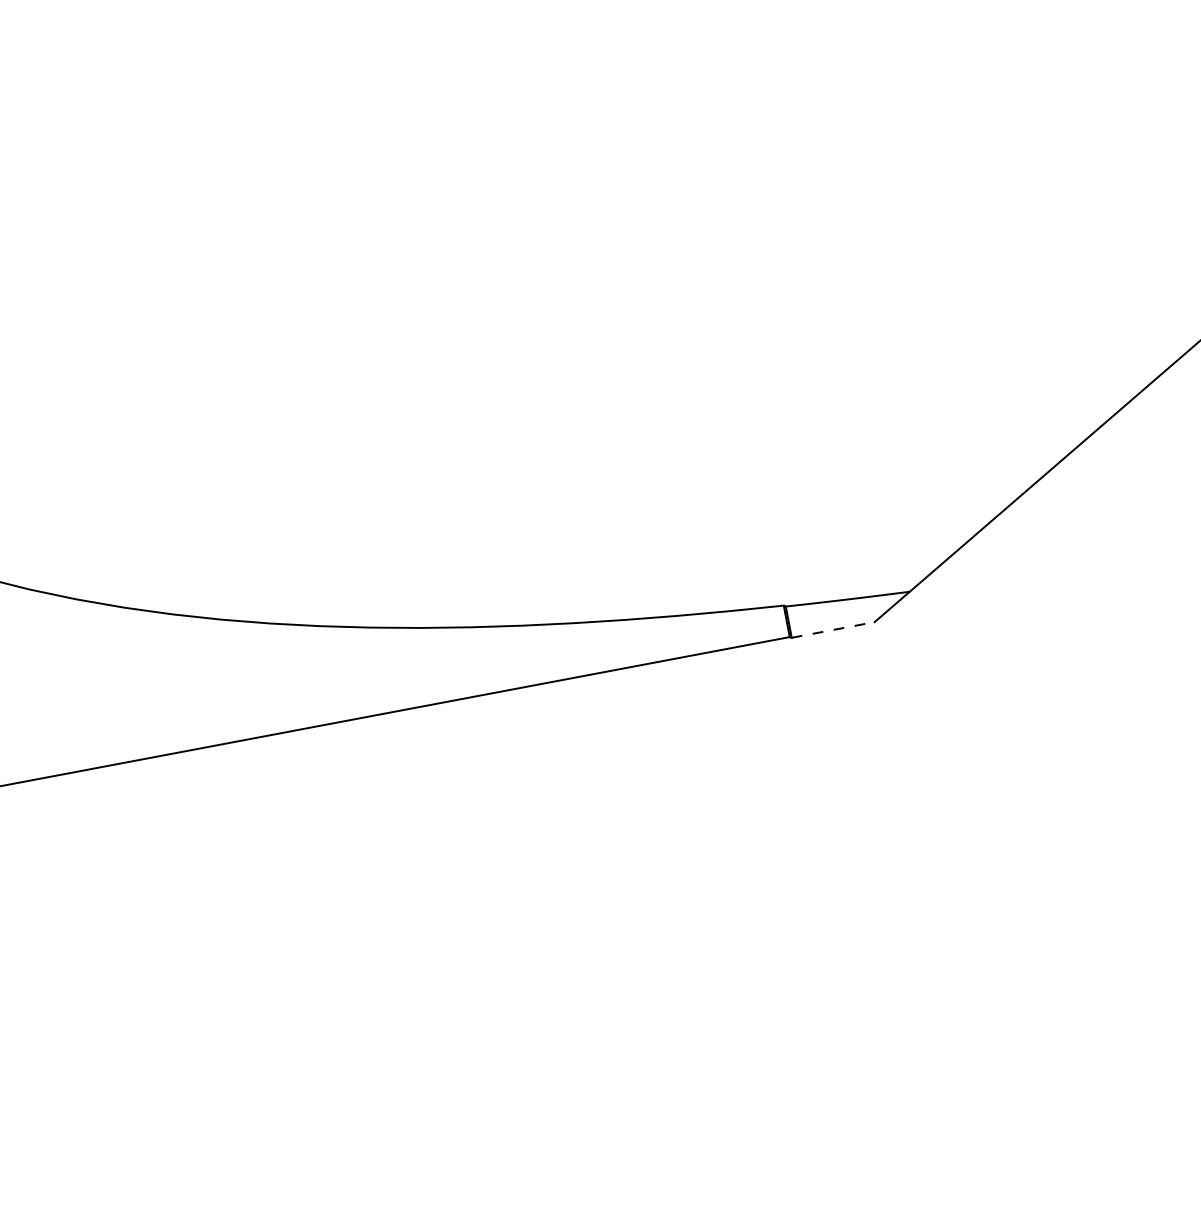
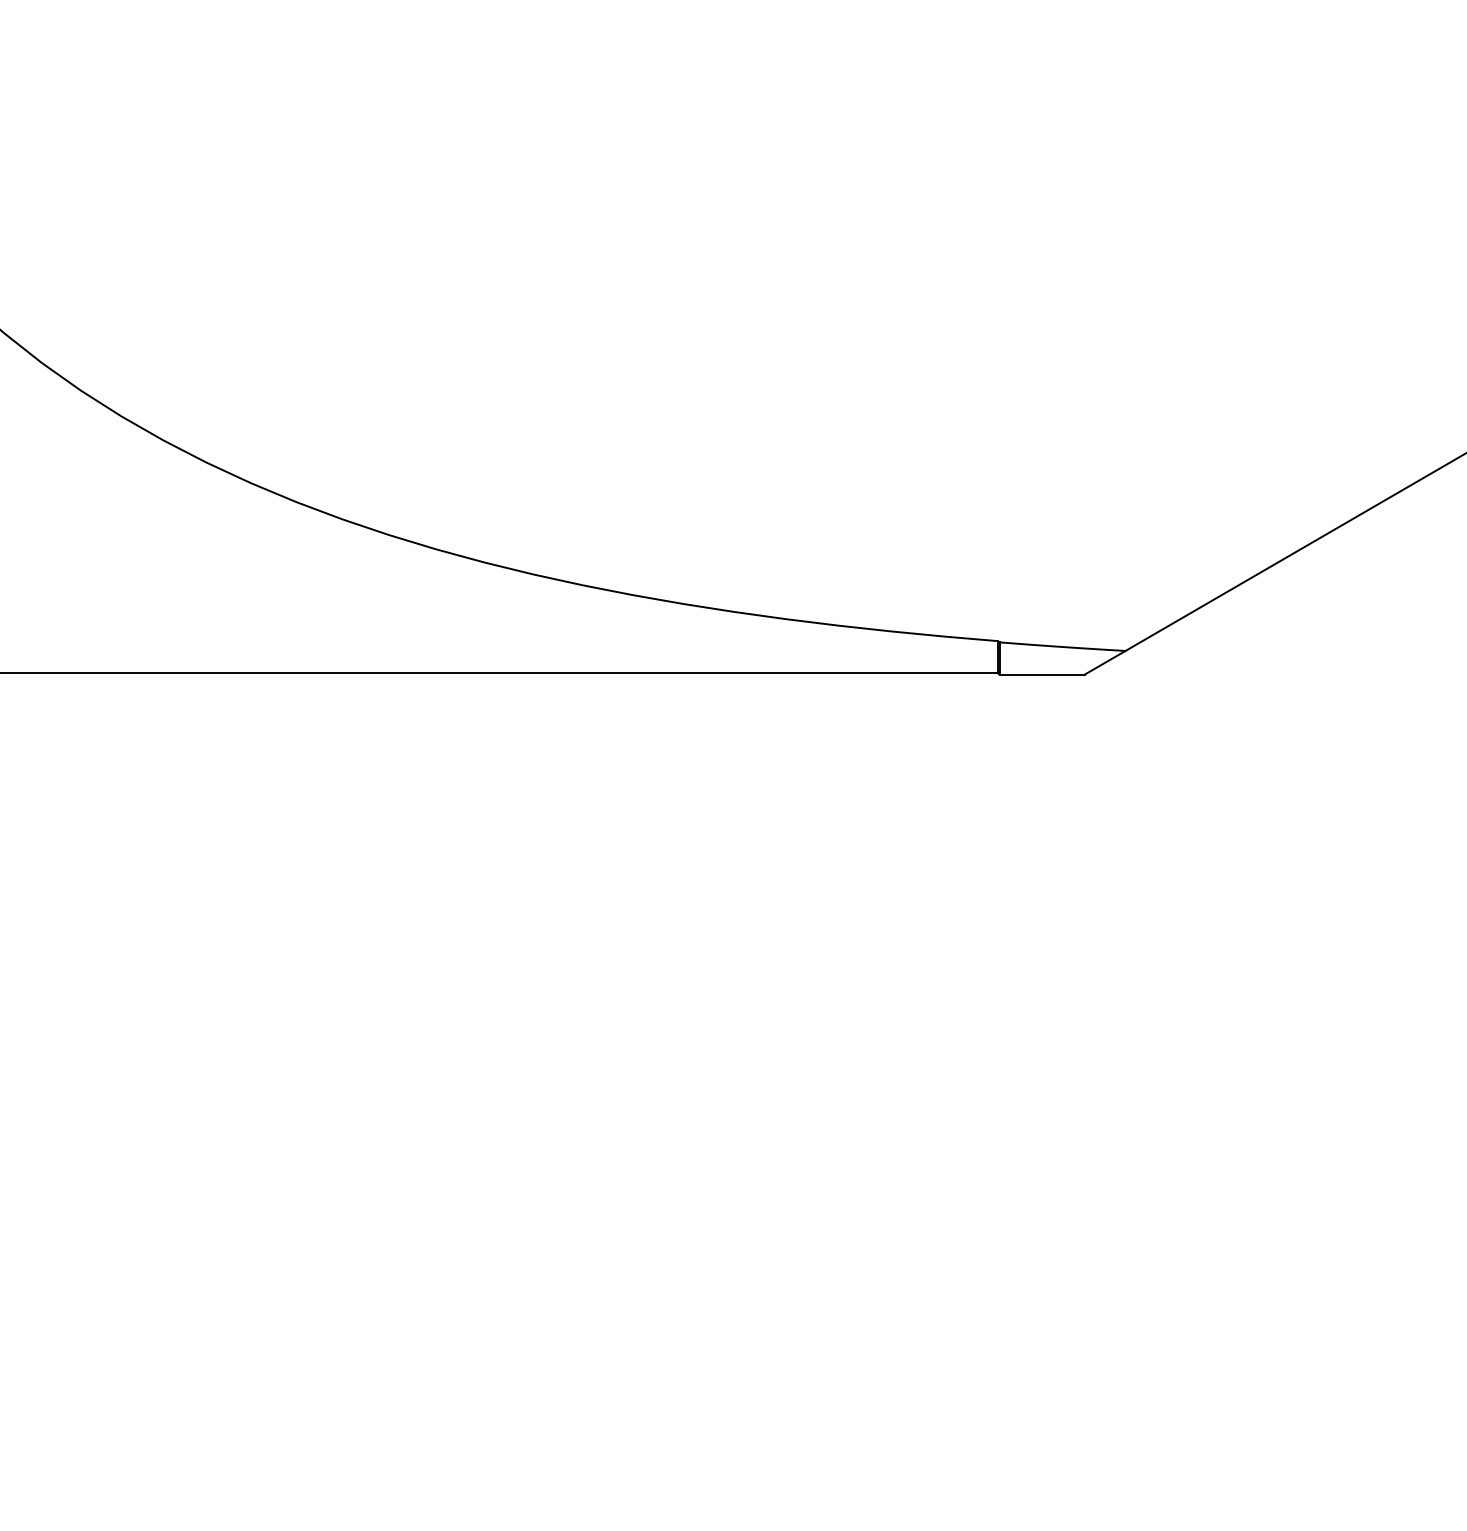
line: (833, 629) -> (1042, 674), dashed -> solid

